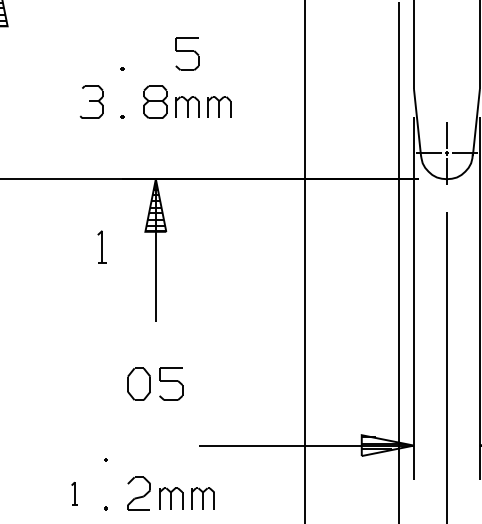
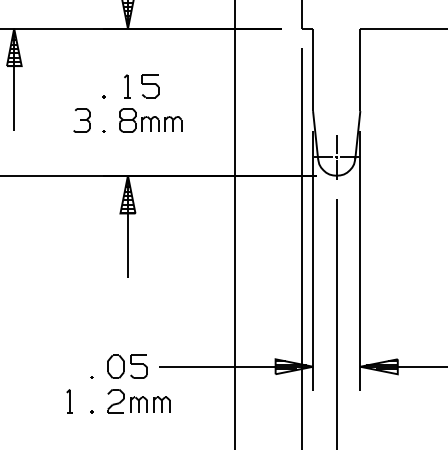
part: (102, 247) -> (127, 86), moved
part: (155, 383) -> (127, 366), moved
part: (74, 494) -> (69, 401), size x1.43

